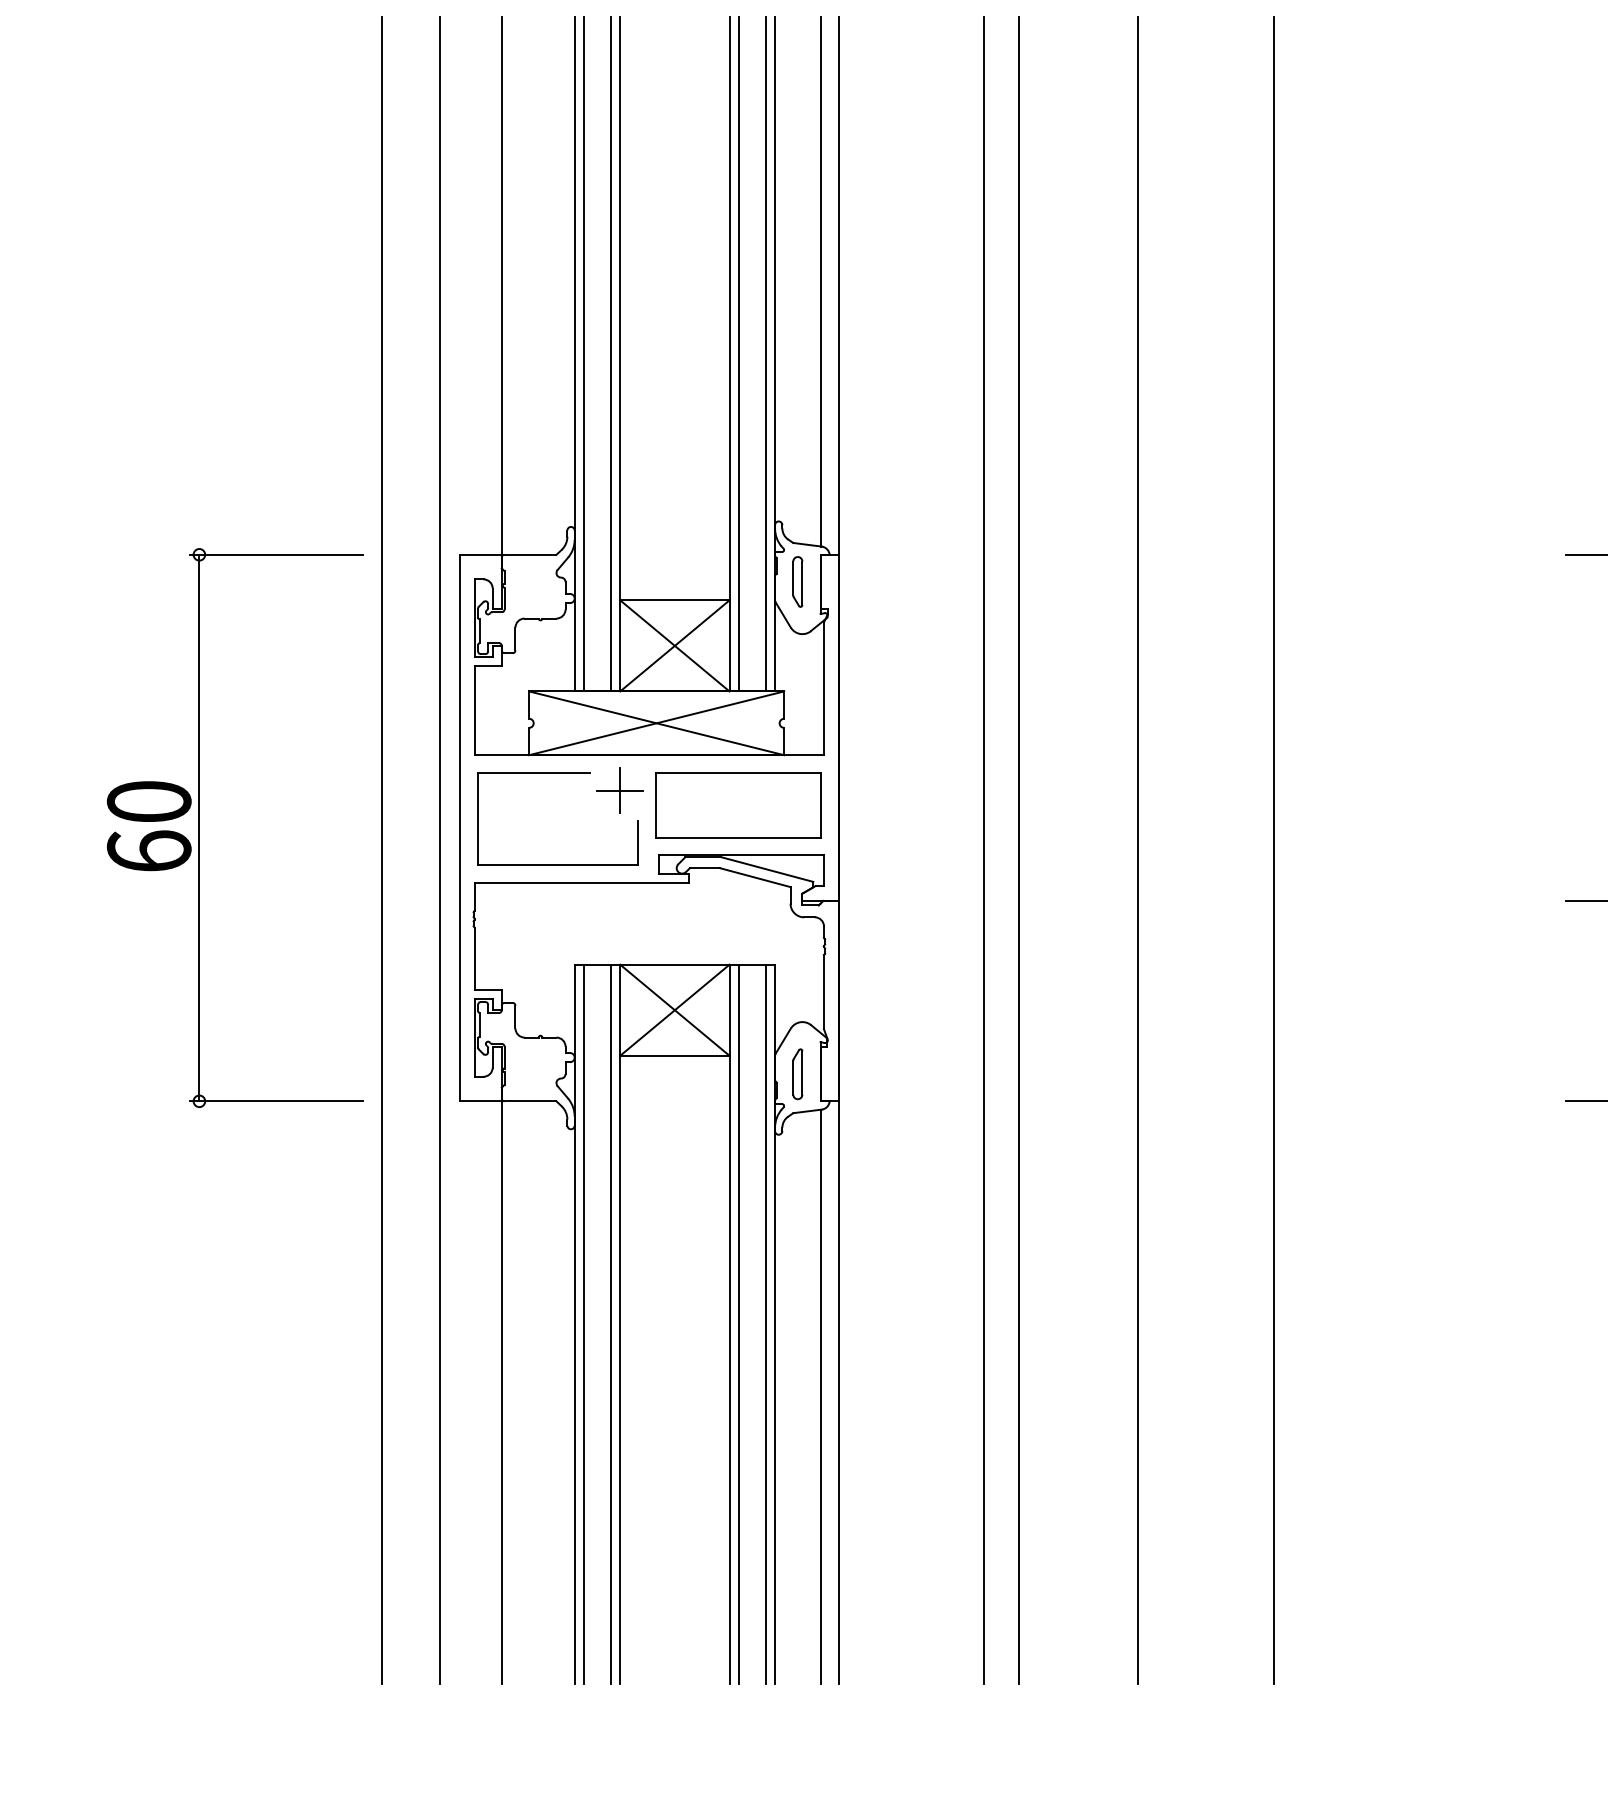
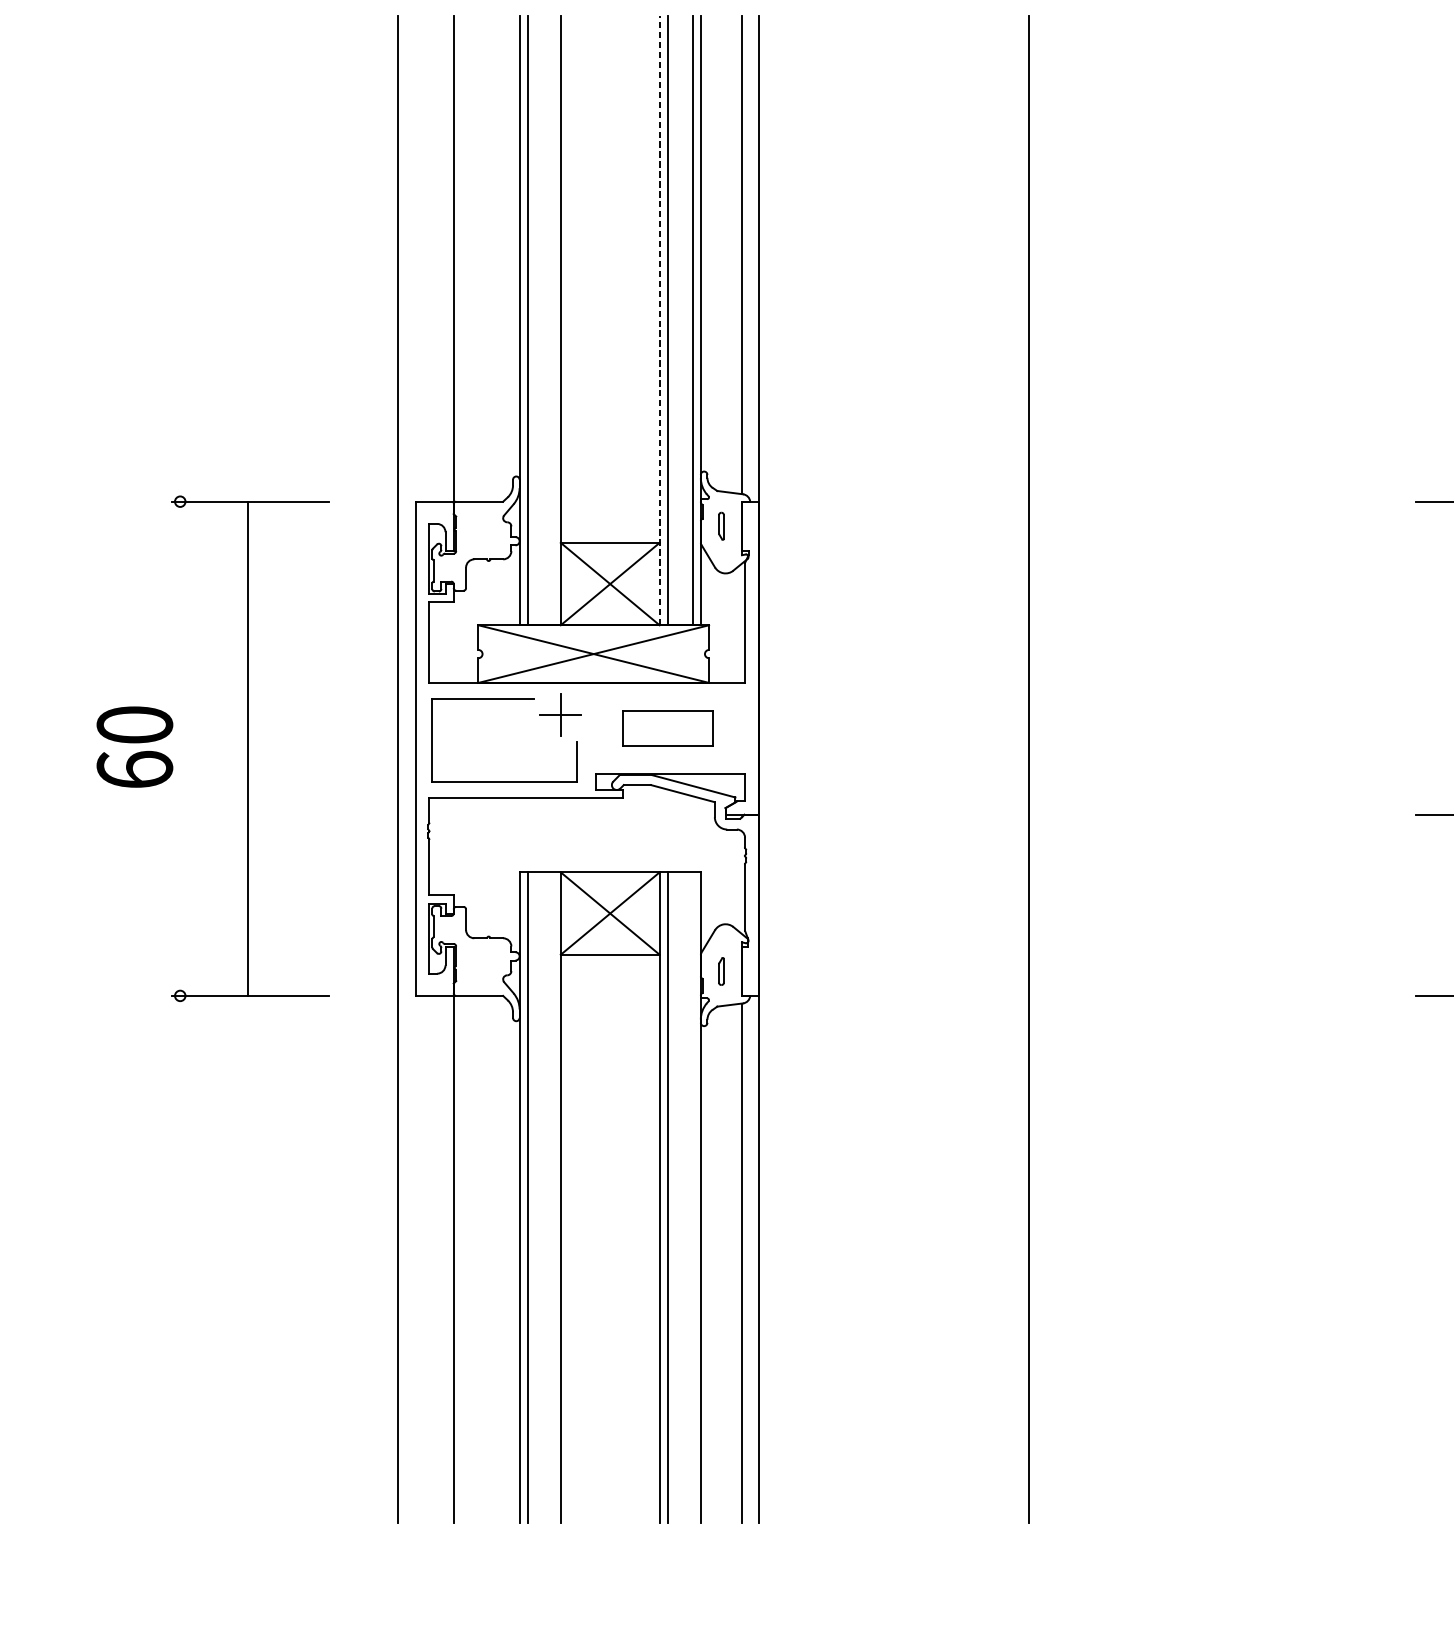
line: (611, 354) -> (552, 320), removed
line: (729, 354) -> (659, 320), solid -> dashed
part: (797, 581) -> (721, 525), size x0.6
part: (738, 805) -> (667, 728), size x0.6
line: (199, 827) -> (248, 748), moved
line: (381, 850) -> (344, 769), removed
line: (983, 850) -> (889, 769), removed
line: (1019, 850) -> (921, 769), removed
line: (1274, 850) -> (1152, 769), removed
part: (797, 1074) -> (721, 971), size x0.6
line: (611, 1324) -> (552, 1197), removed
line: (765, 1324) -> (692, 1197), removed

